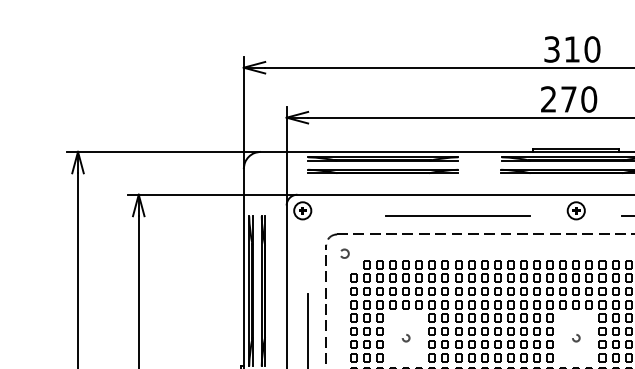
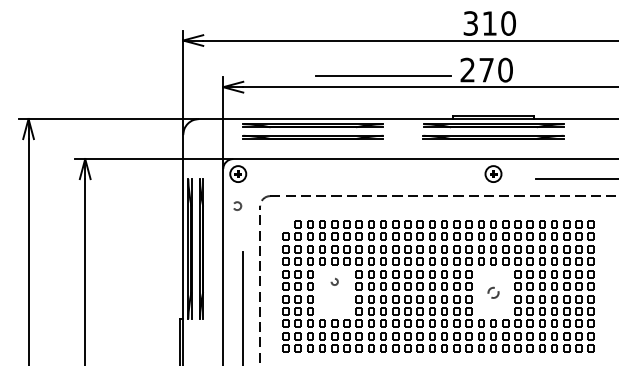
line: (458, 215) -> (383, 75), moved
circle: (344, 253) -> (237, 205), moved
circle: (405, 337) -> (334, 281), moved
circle: (576, 337) -> (493, 292), size x1.6

